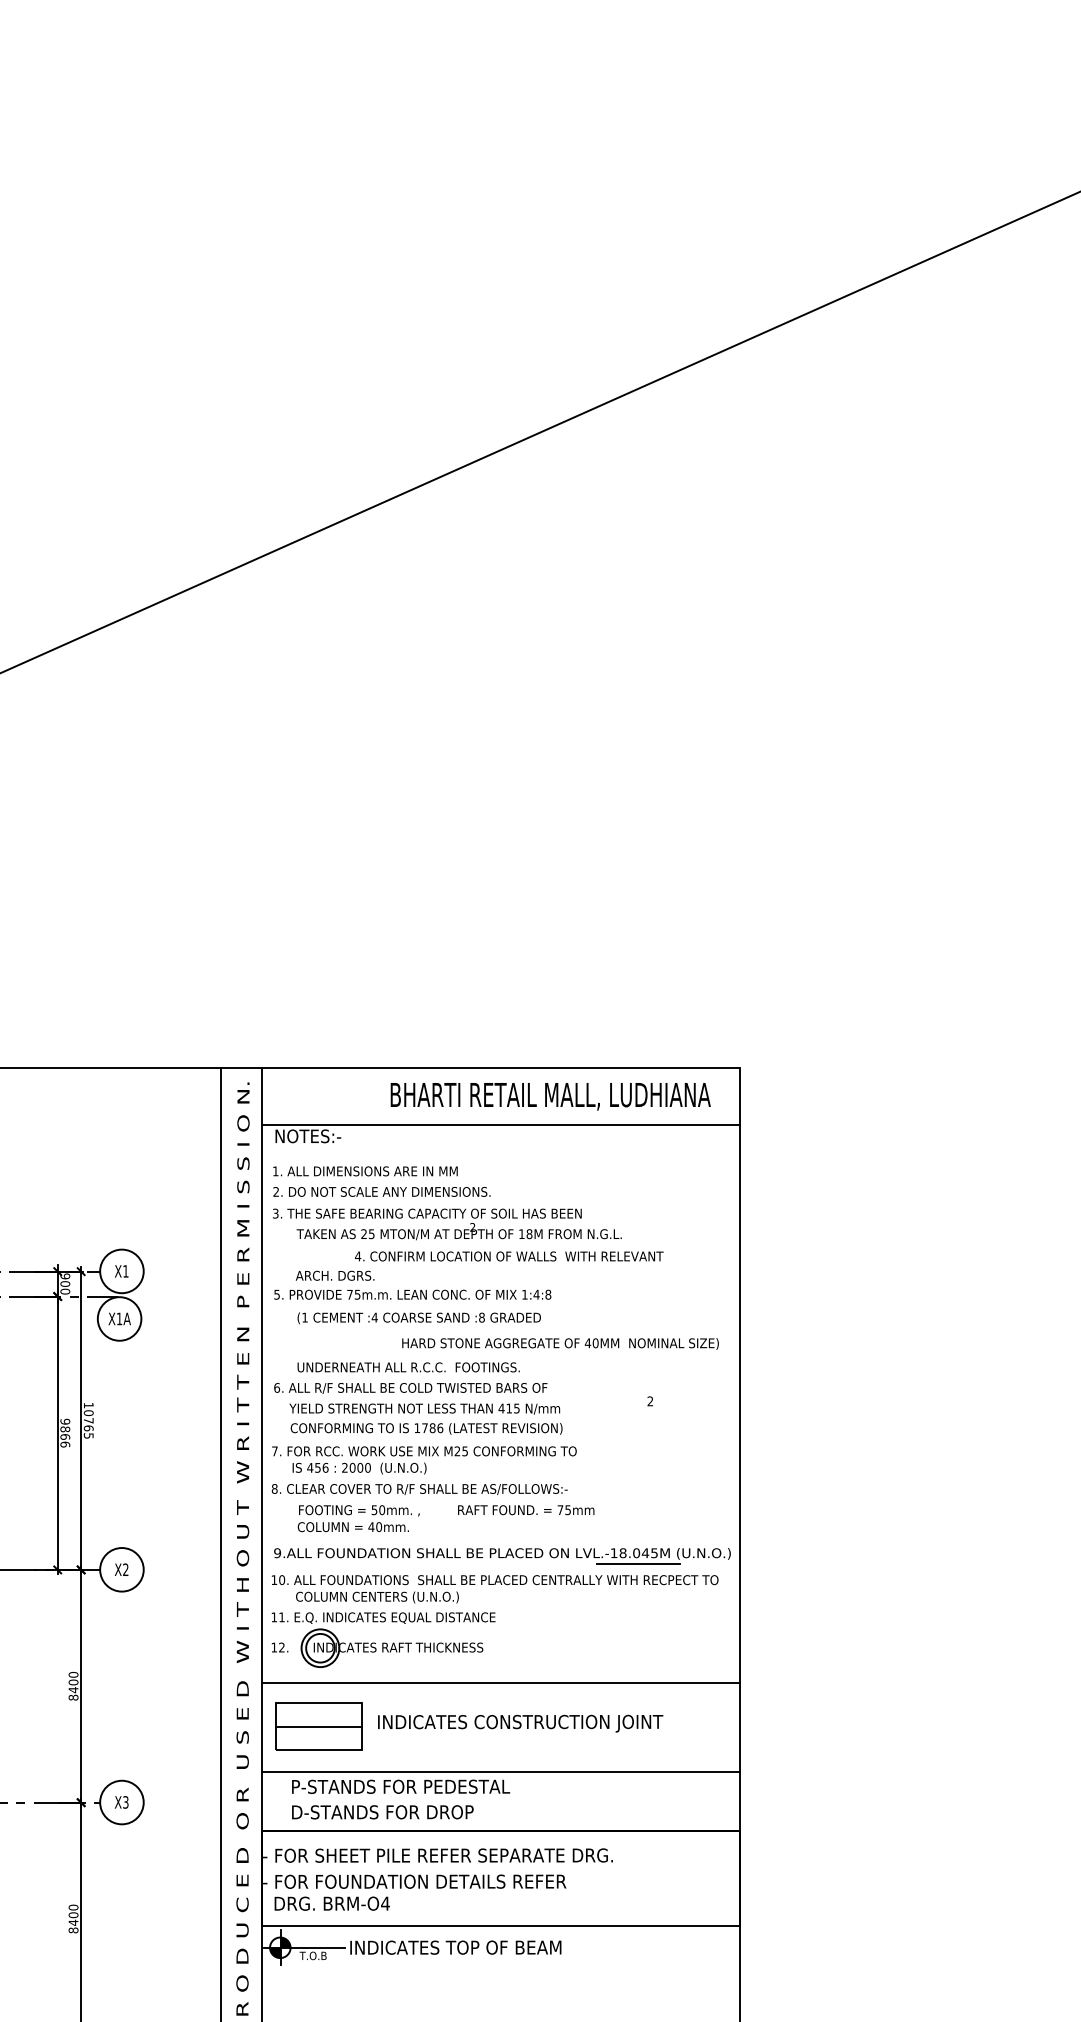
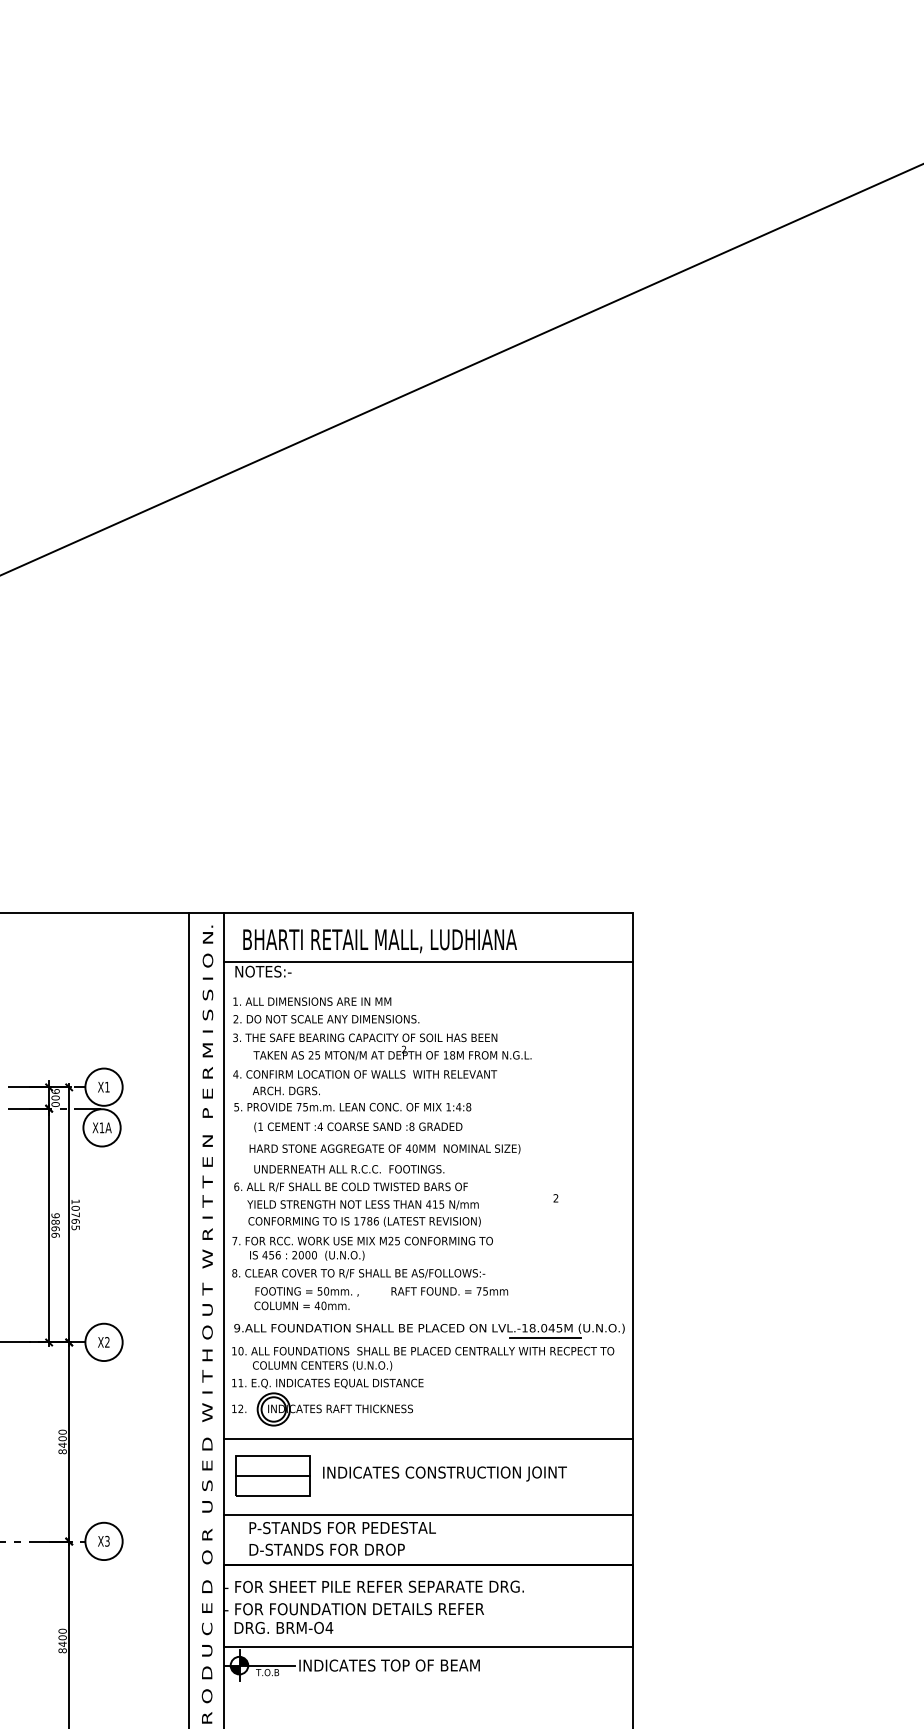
text: (550, 1096) -> (379, 941), moved
text: (509, 1256) -> (365, 1074), moved
text: (560, 1343) -> (385, 1148), moved

